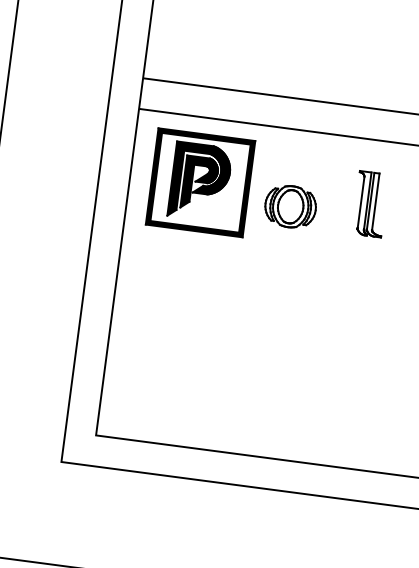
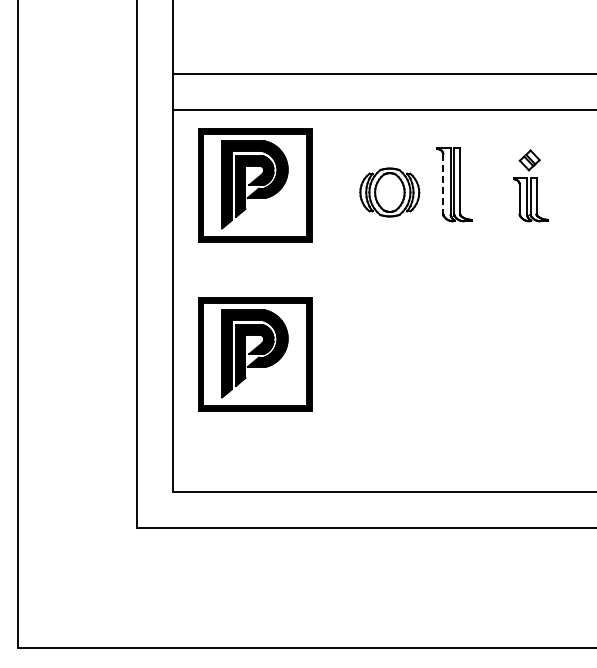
line: (361, 203) -> (443, 184), solid -> dashed
part: (290, 206) -> (389, 192), moved
part: (181, 326) -> (255, 354), added

